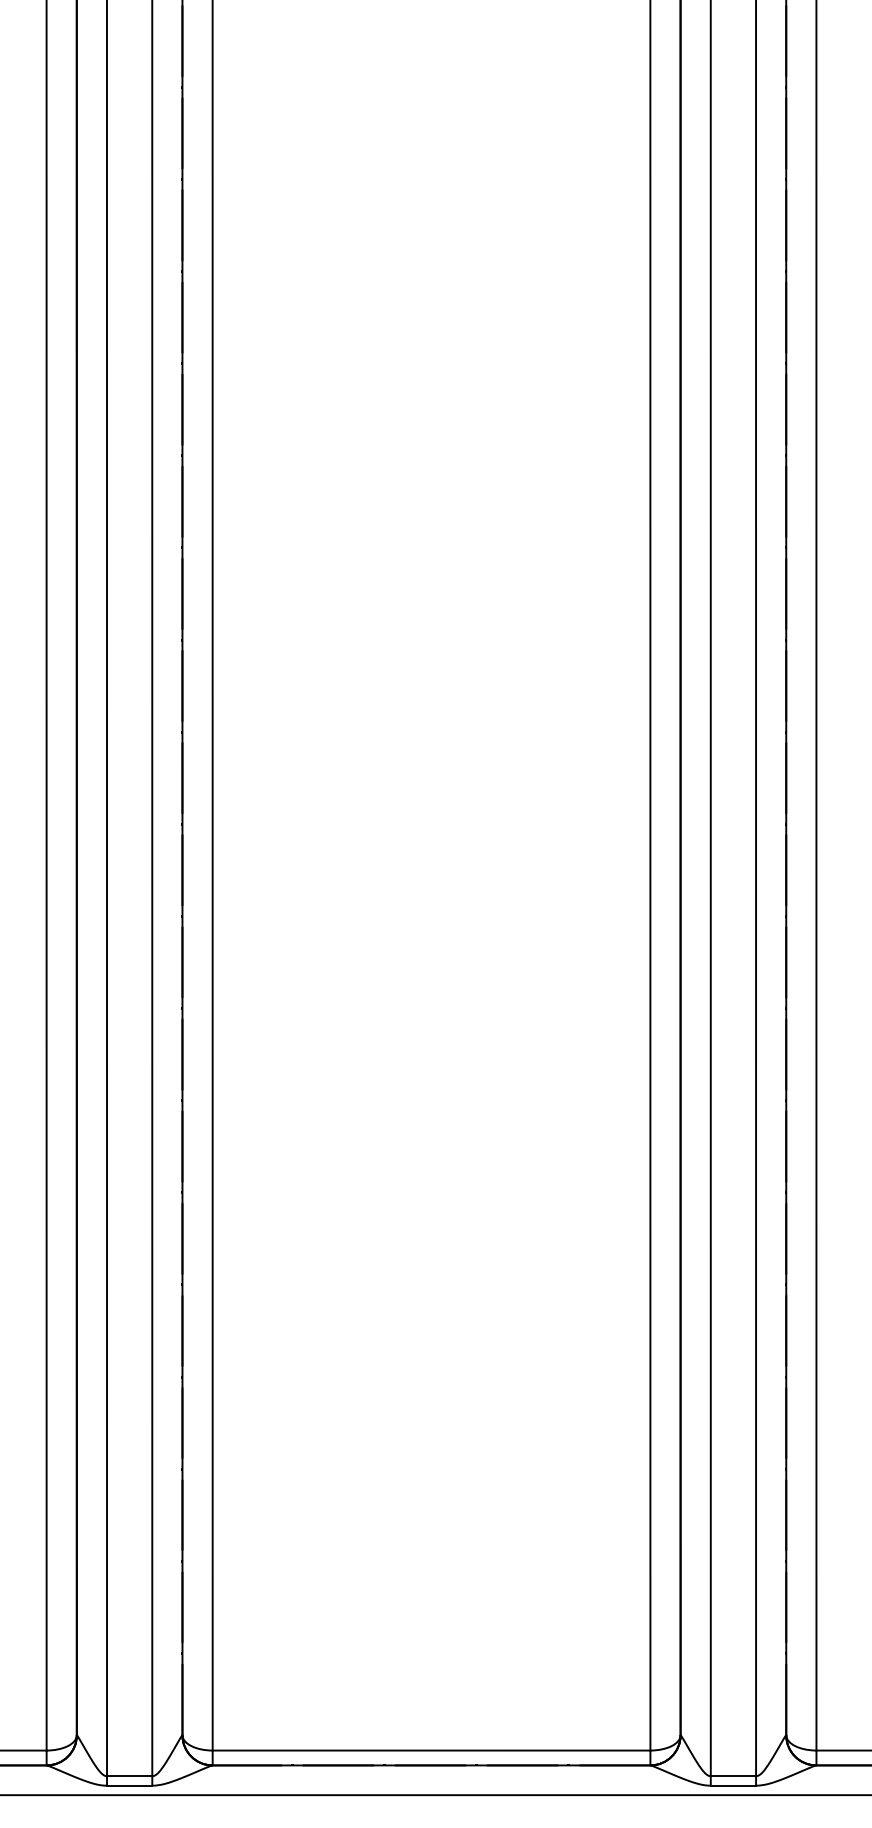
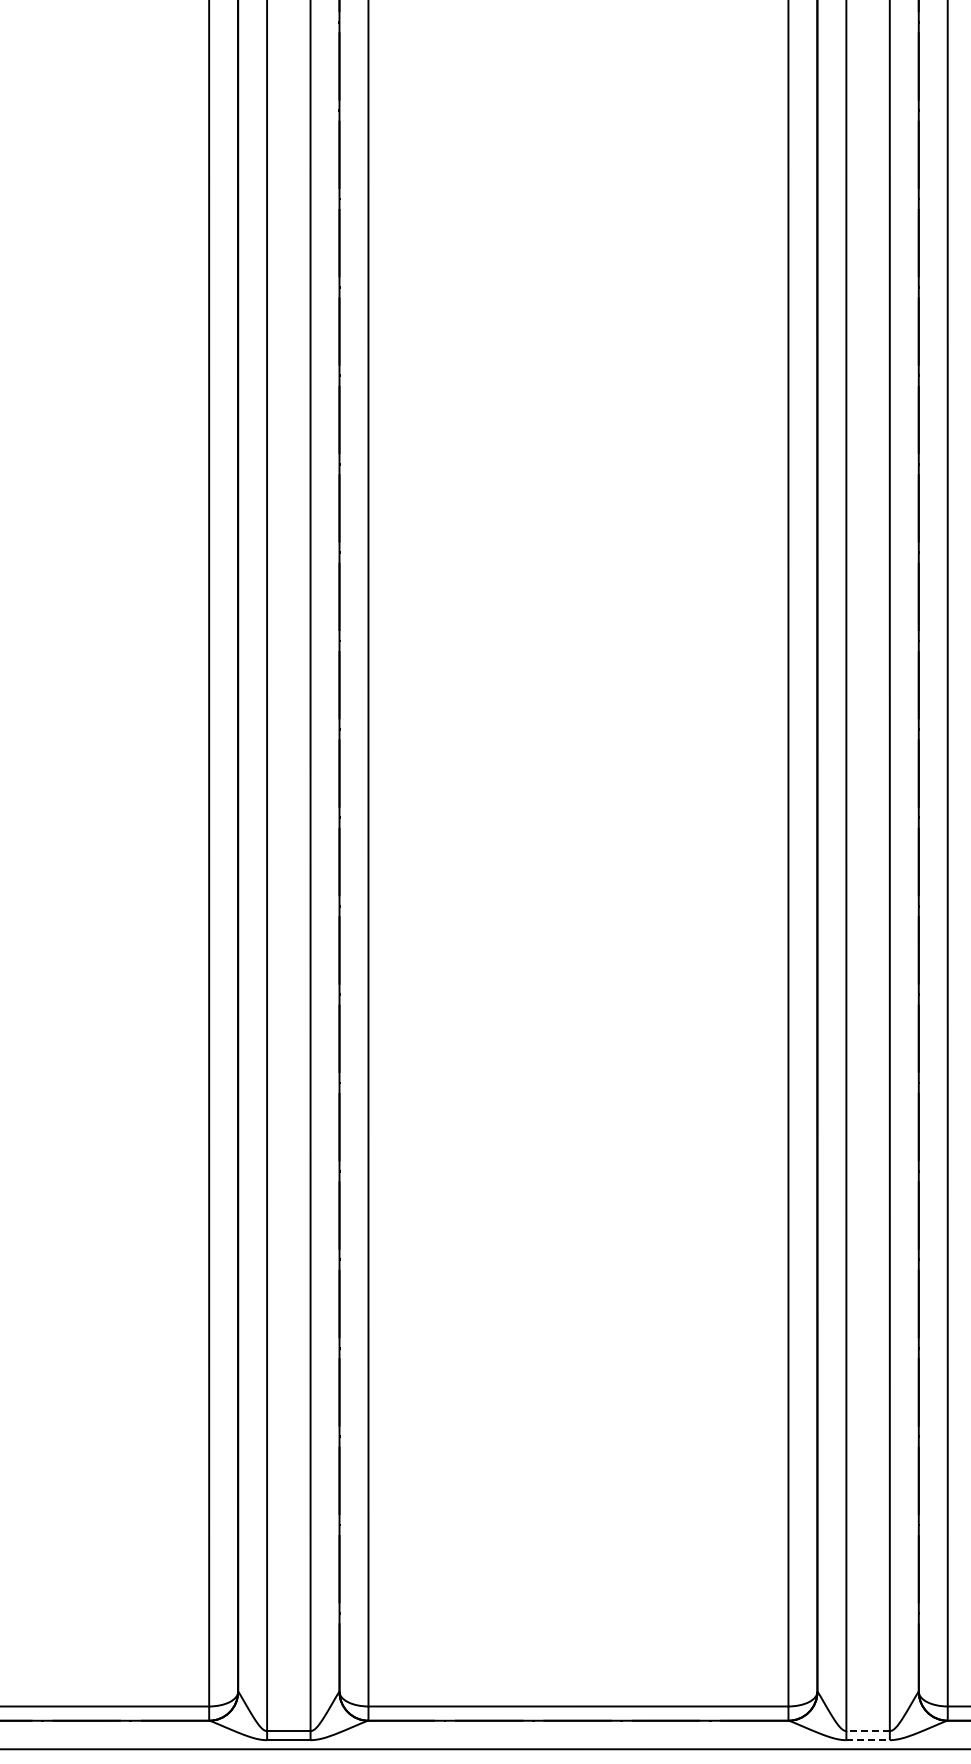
line: (733, 1776) -> (868, 1731), solid -> dashed
line: (733, 1786) -> (868, 1740), solid -> dashed

